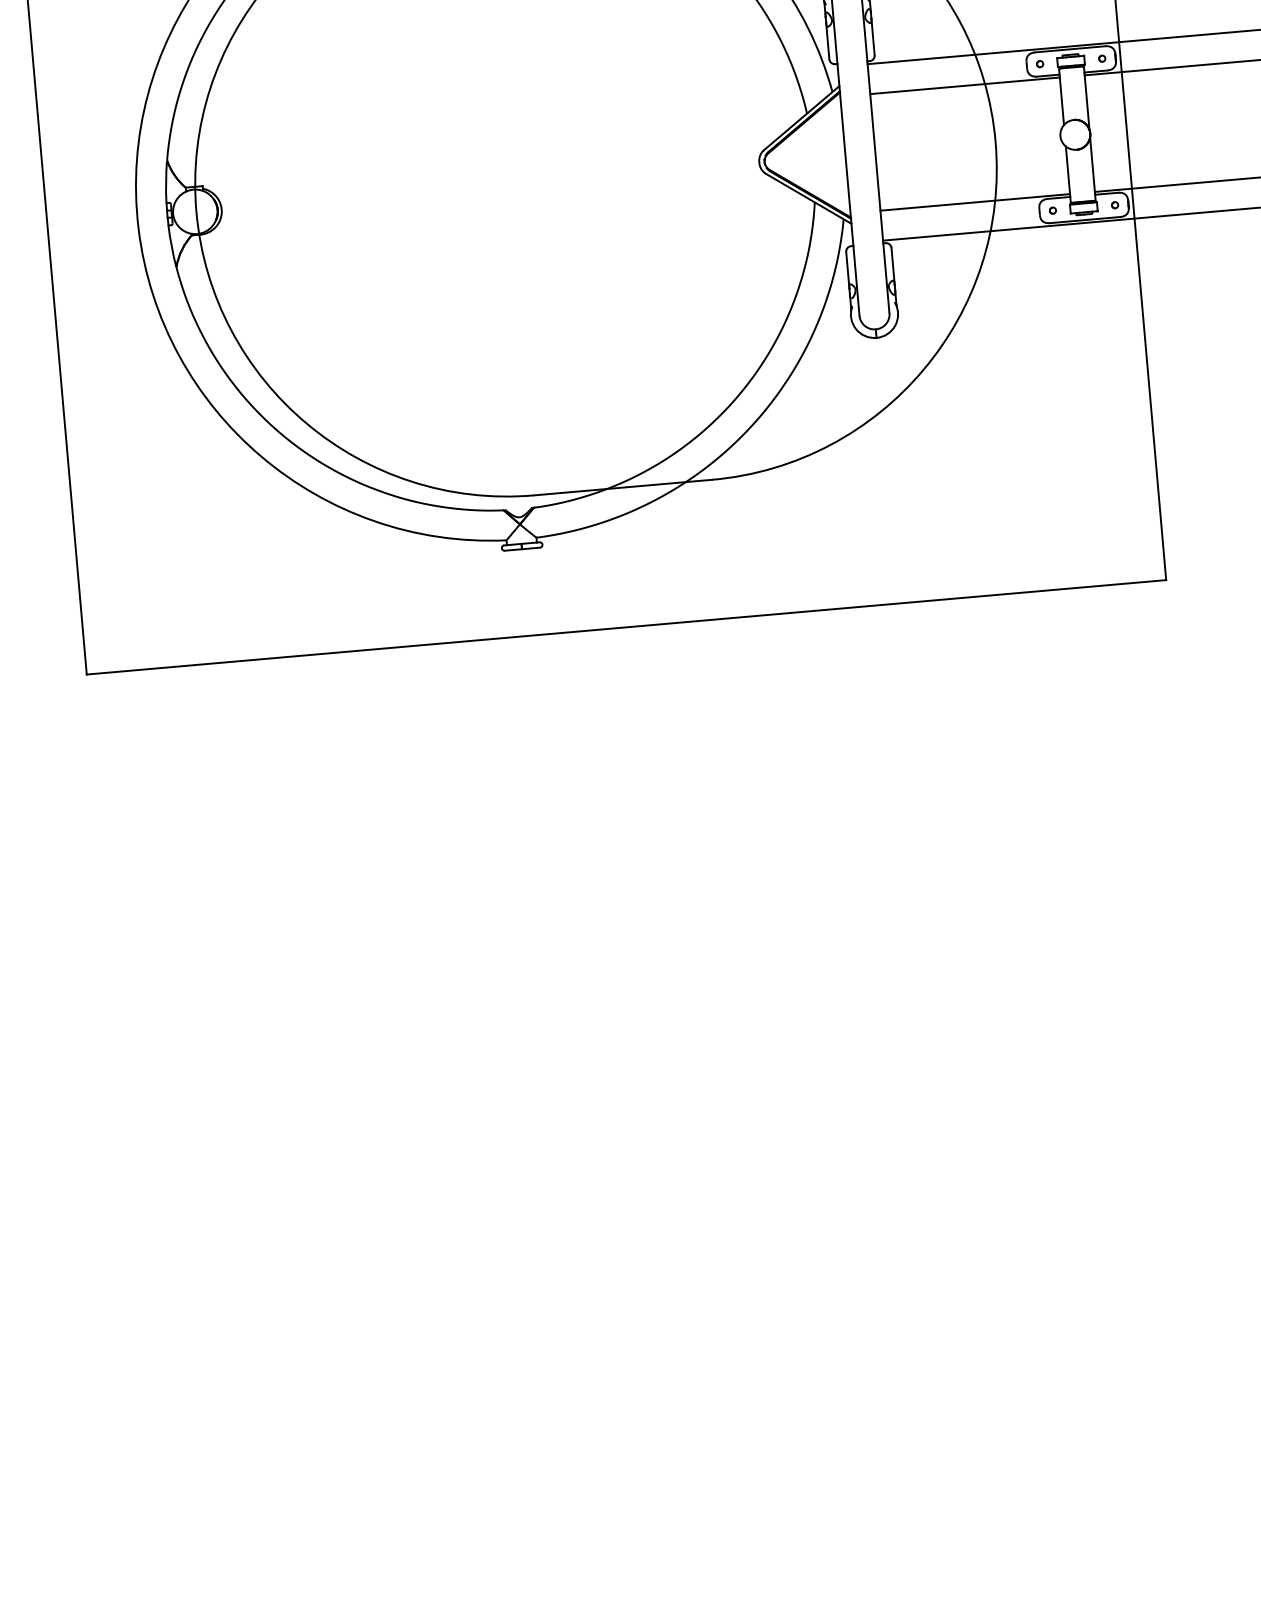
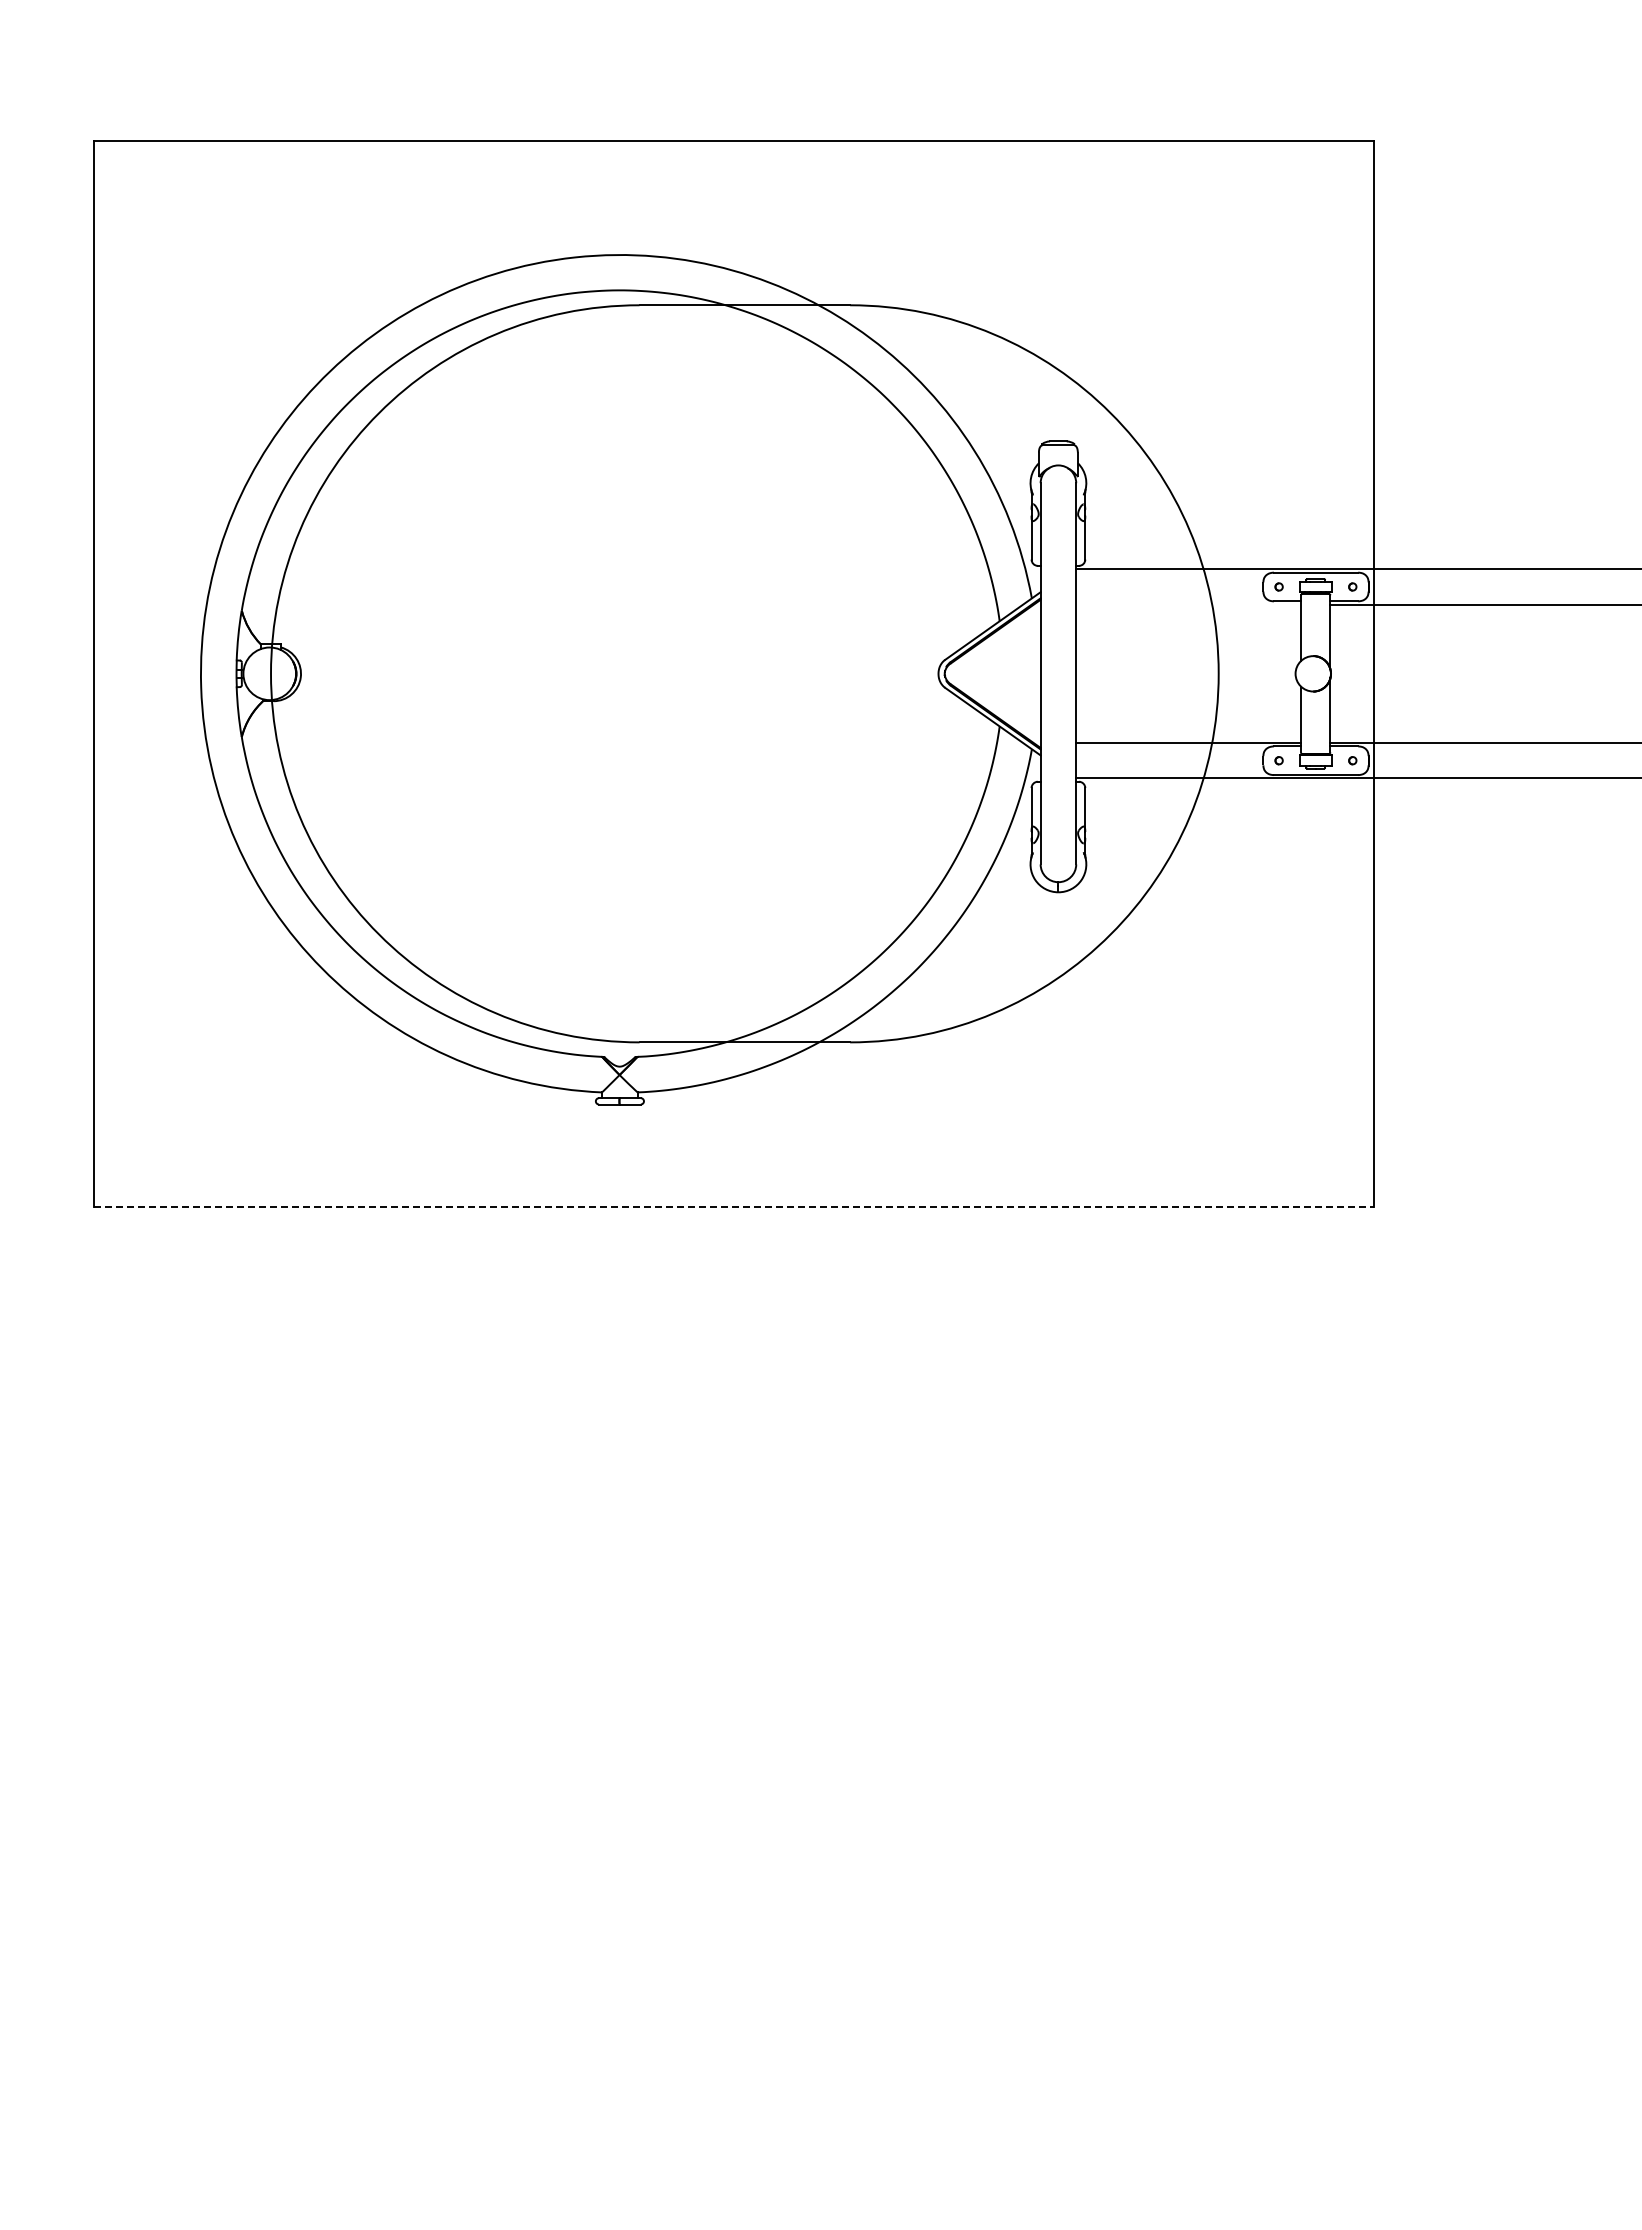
line: (965, 85) -> (1188, 604), removed
line: (626, 627) -> (734, 1207), solid -> dashed

